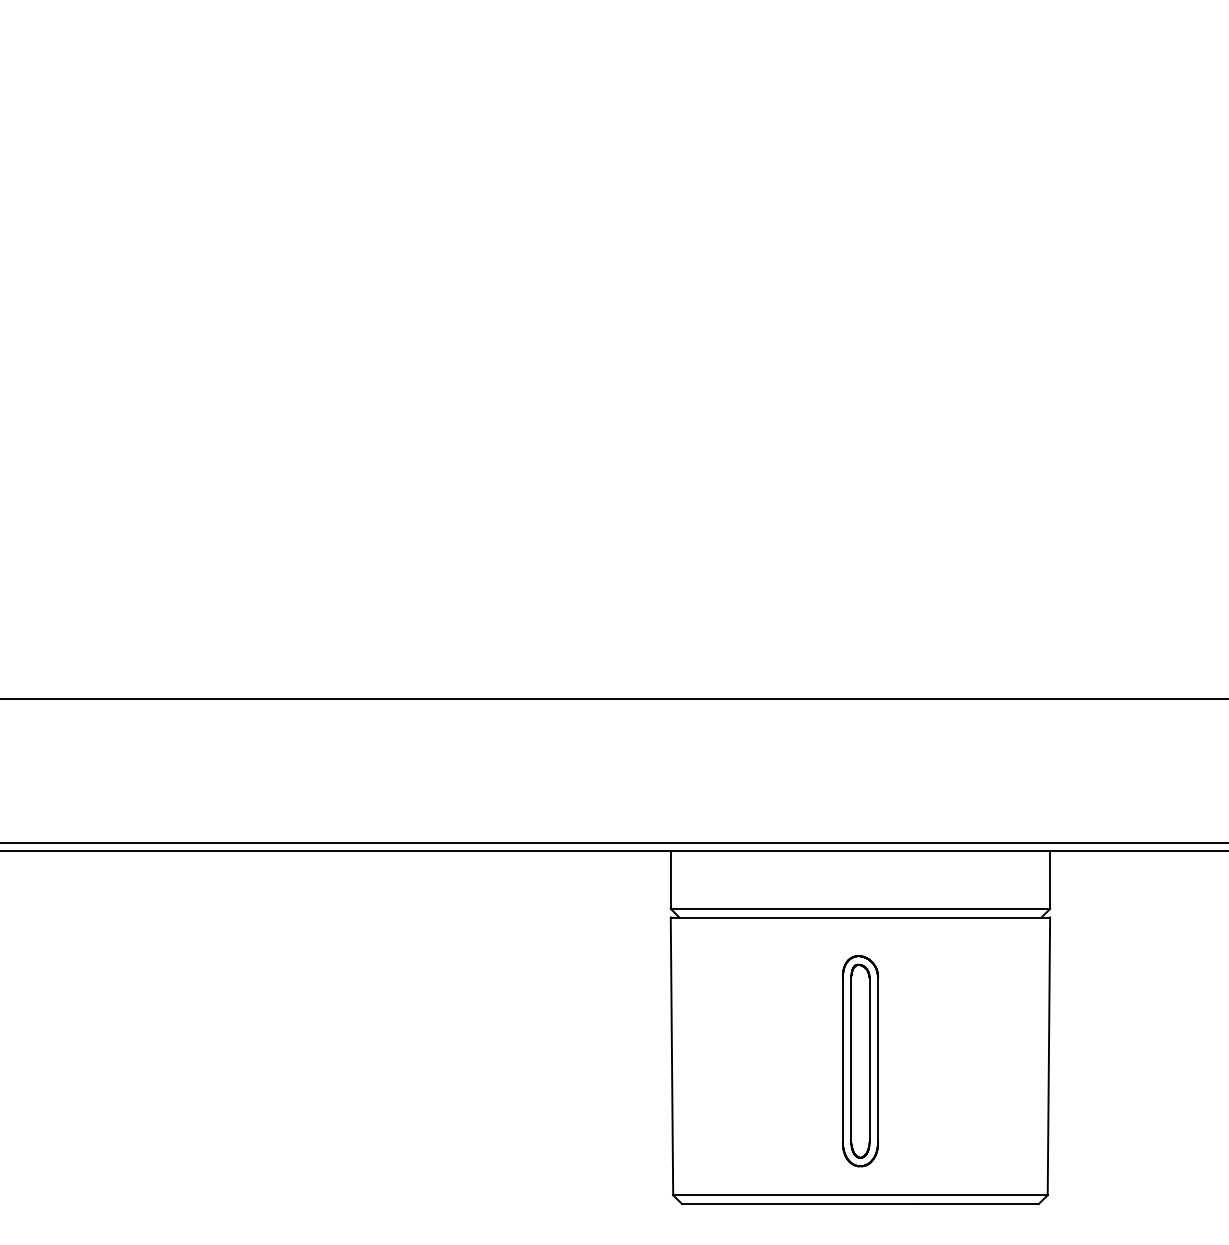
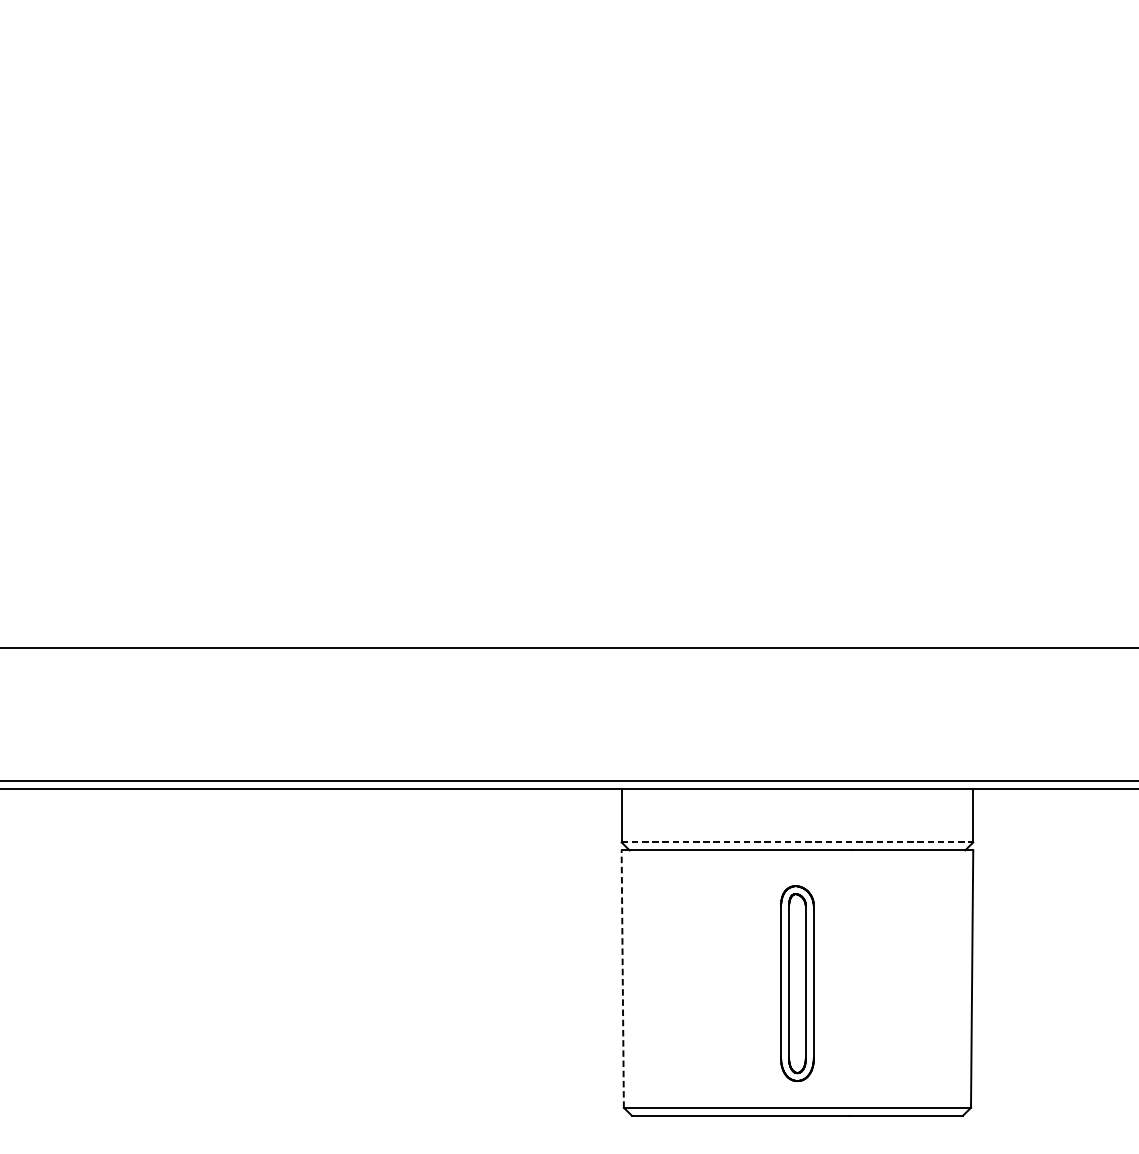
line: (860, 908) -> (797, 842), solid -> dashed
line: (671, 1056) -> (622, 979), solid -> dashed

